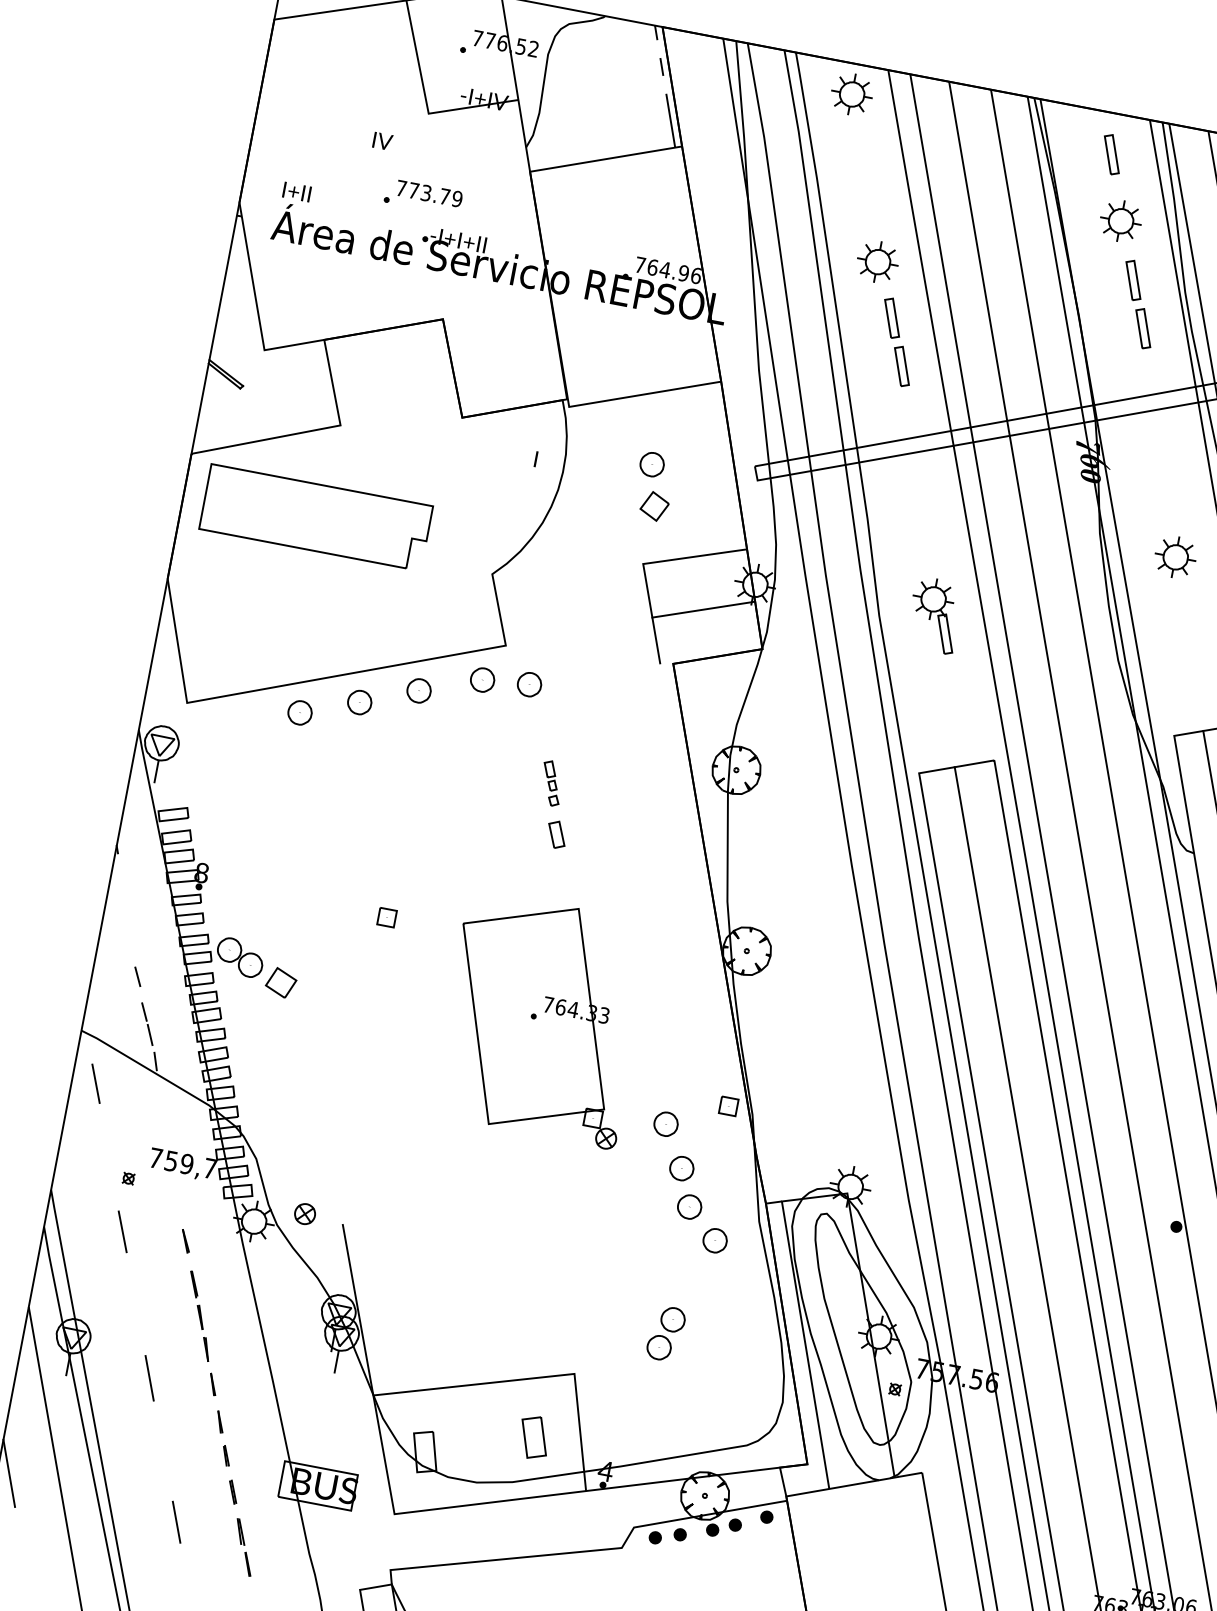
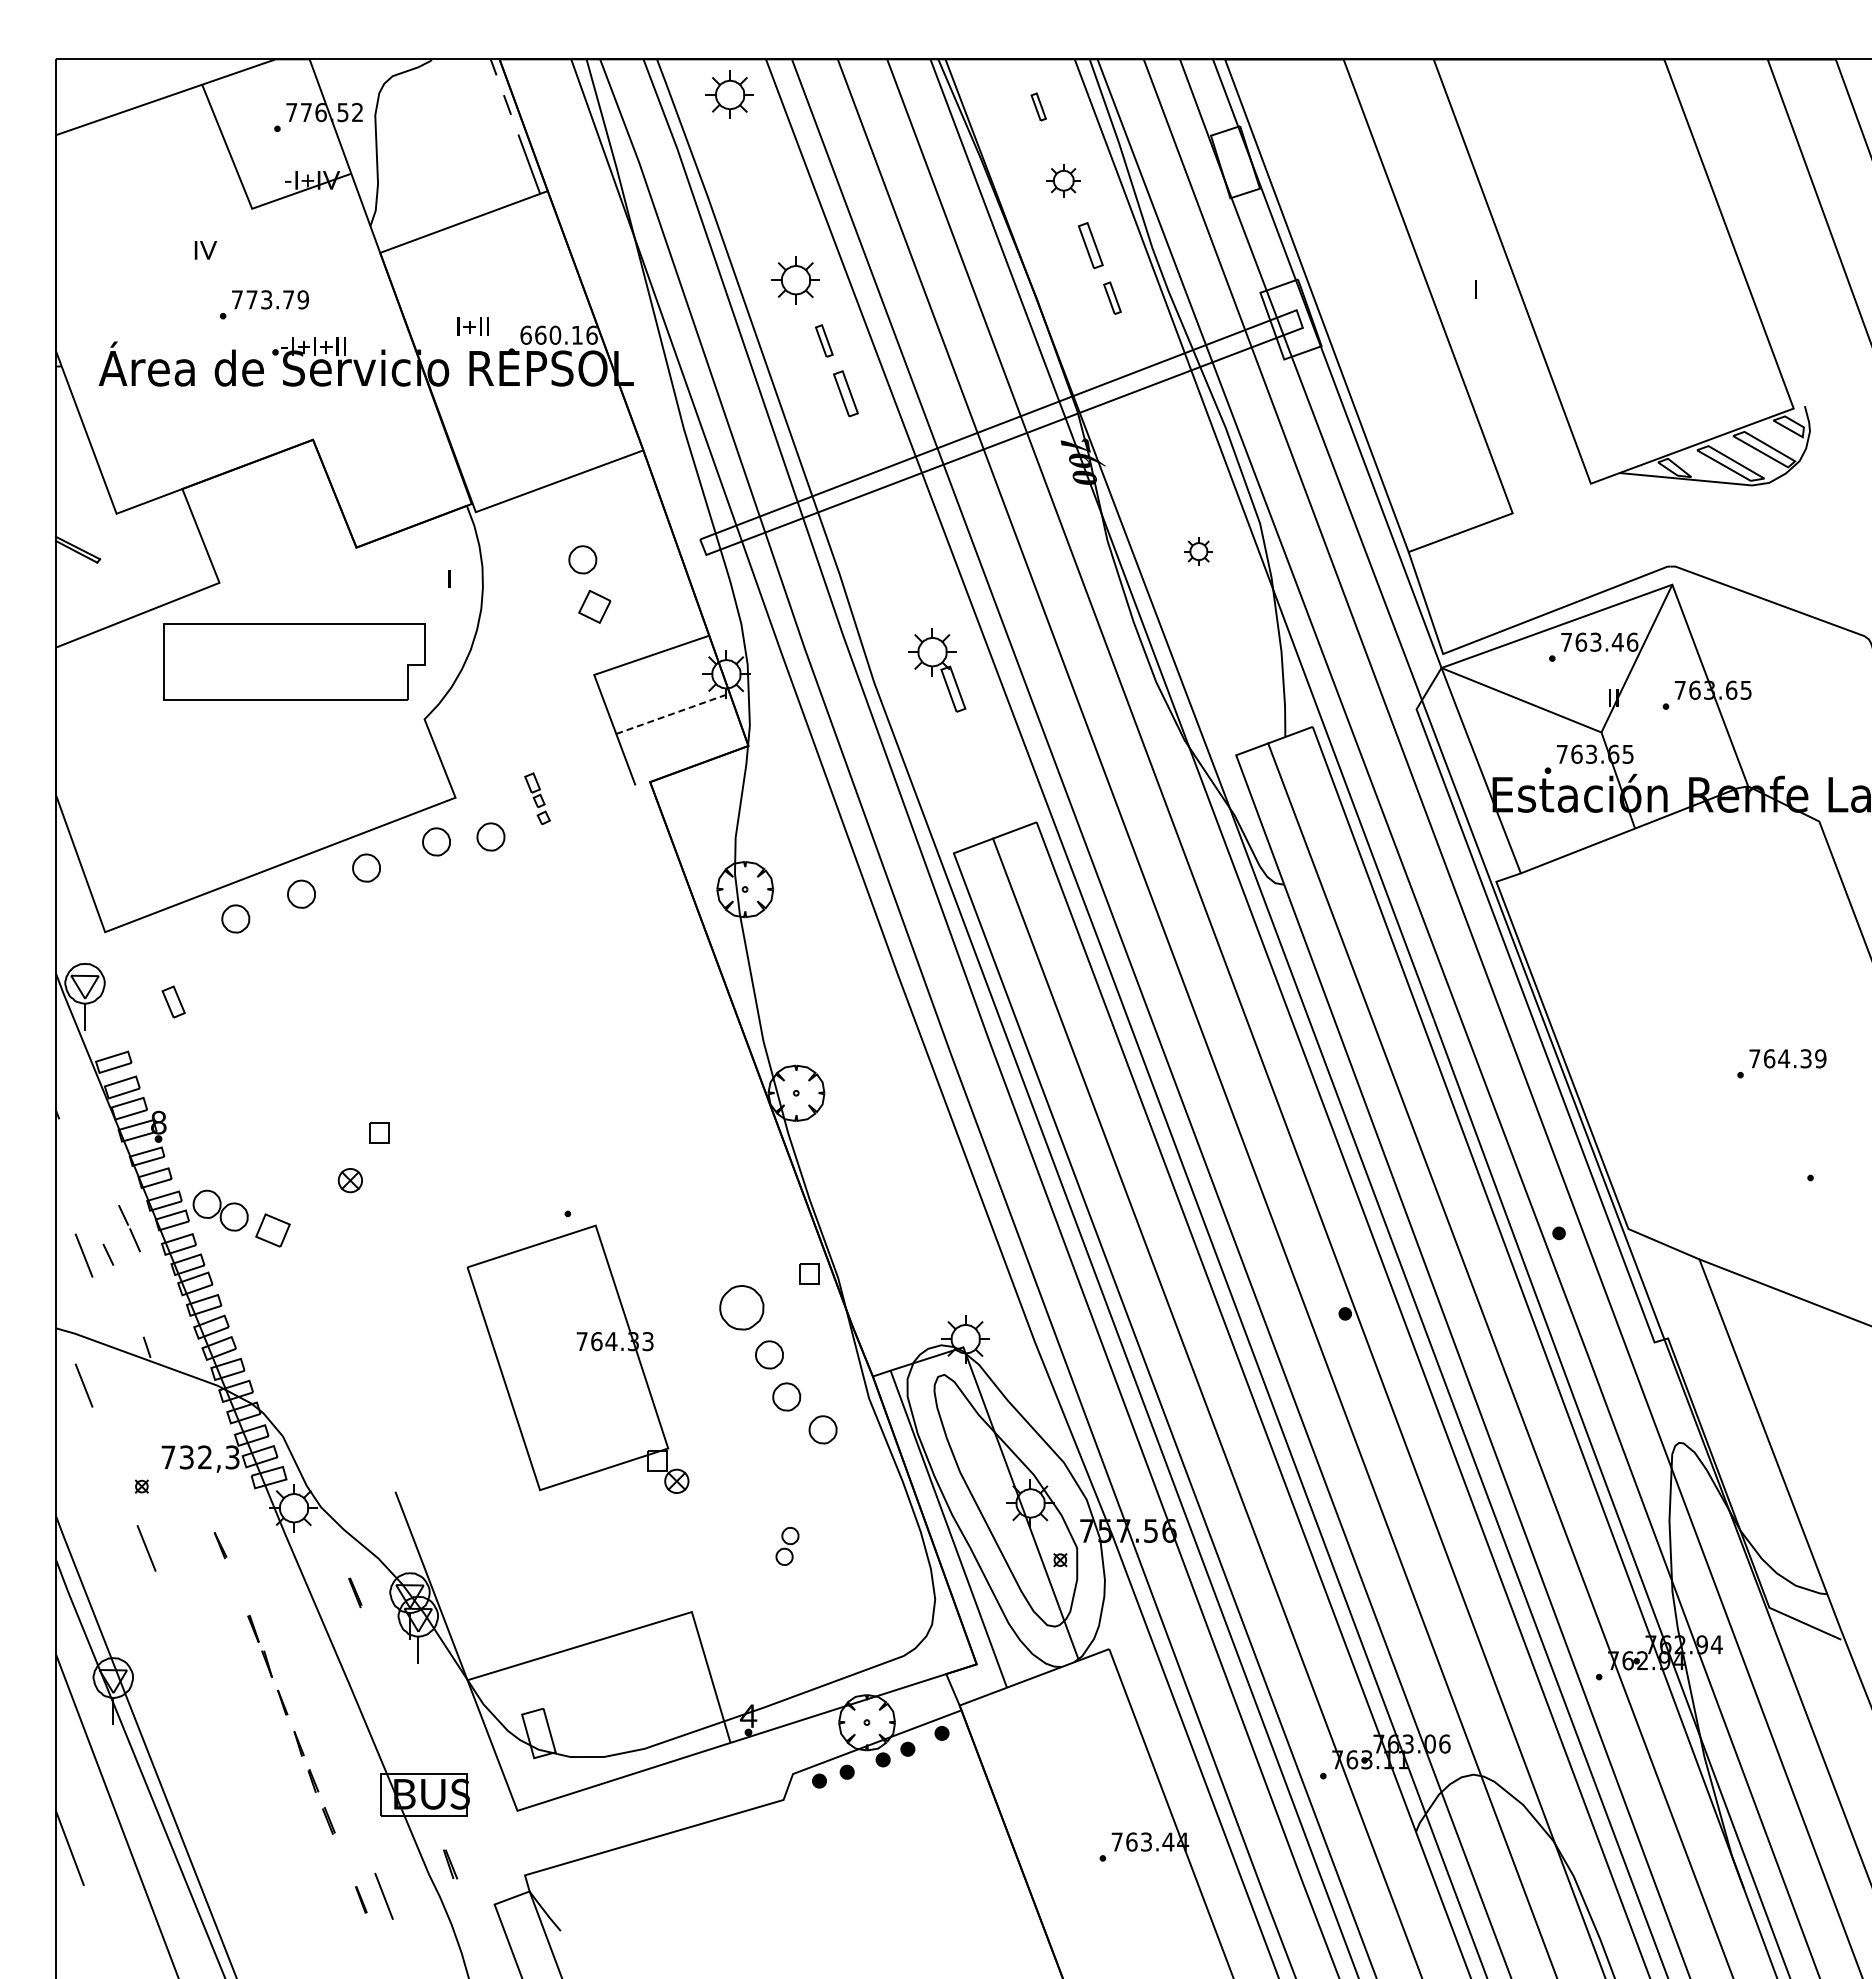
part: (1111, 154) -> (1038, 106), size x0.6
text: (296, 191) -> (472, 326), moved
part: (1120, 220) -> (1063, 180), size x0.7
text: (662, 268) -> (551, 334), 764.96 -> 660.16
part: (892, 317) -> (824, 340), size x0.7
part: (1143, 327) -> (1112, 297), size x0.7
part: (316, 517) -> (294, 661), moved
part: (1175, 557) -> (1198, 551), size x0.6
line: (704, 609) -> (673, 713), solid -> dashed
part: (551, 783) -> (537, 798), moved
part: (556, 834) -> (173, 1001), moved
line: (116, 973) -> (83, 1255), added
part: (541, 1018) -> (577, 1358), moved
line: (147, 1024) -> (129, 1228), moved
part: (665, 1123) -> (741, 1307), size x1.6
text: (190, 1164) -> (209, 1457), 759,7 -> 732,3
part: (304, 1213) -> (349, 1180), moved
line: (194, 1284) -> (355, 1592), moved
part: (666, 1333) -> (787, 1546), size x0.6
line: (149, 1377) -> (208, 1708), removed
part: (534, 1436) -> (659, 1692), removed
line: (176, 1521) -> (383, 1895), moved
part: (241, 1532) -> (450, 1864), moved

